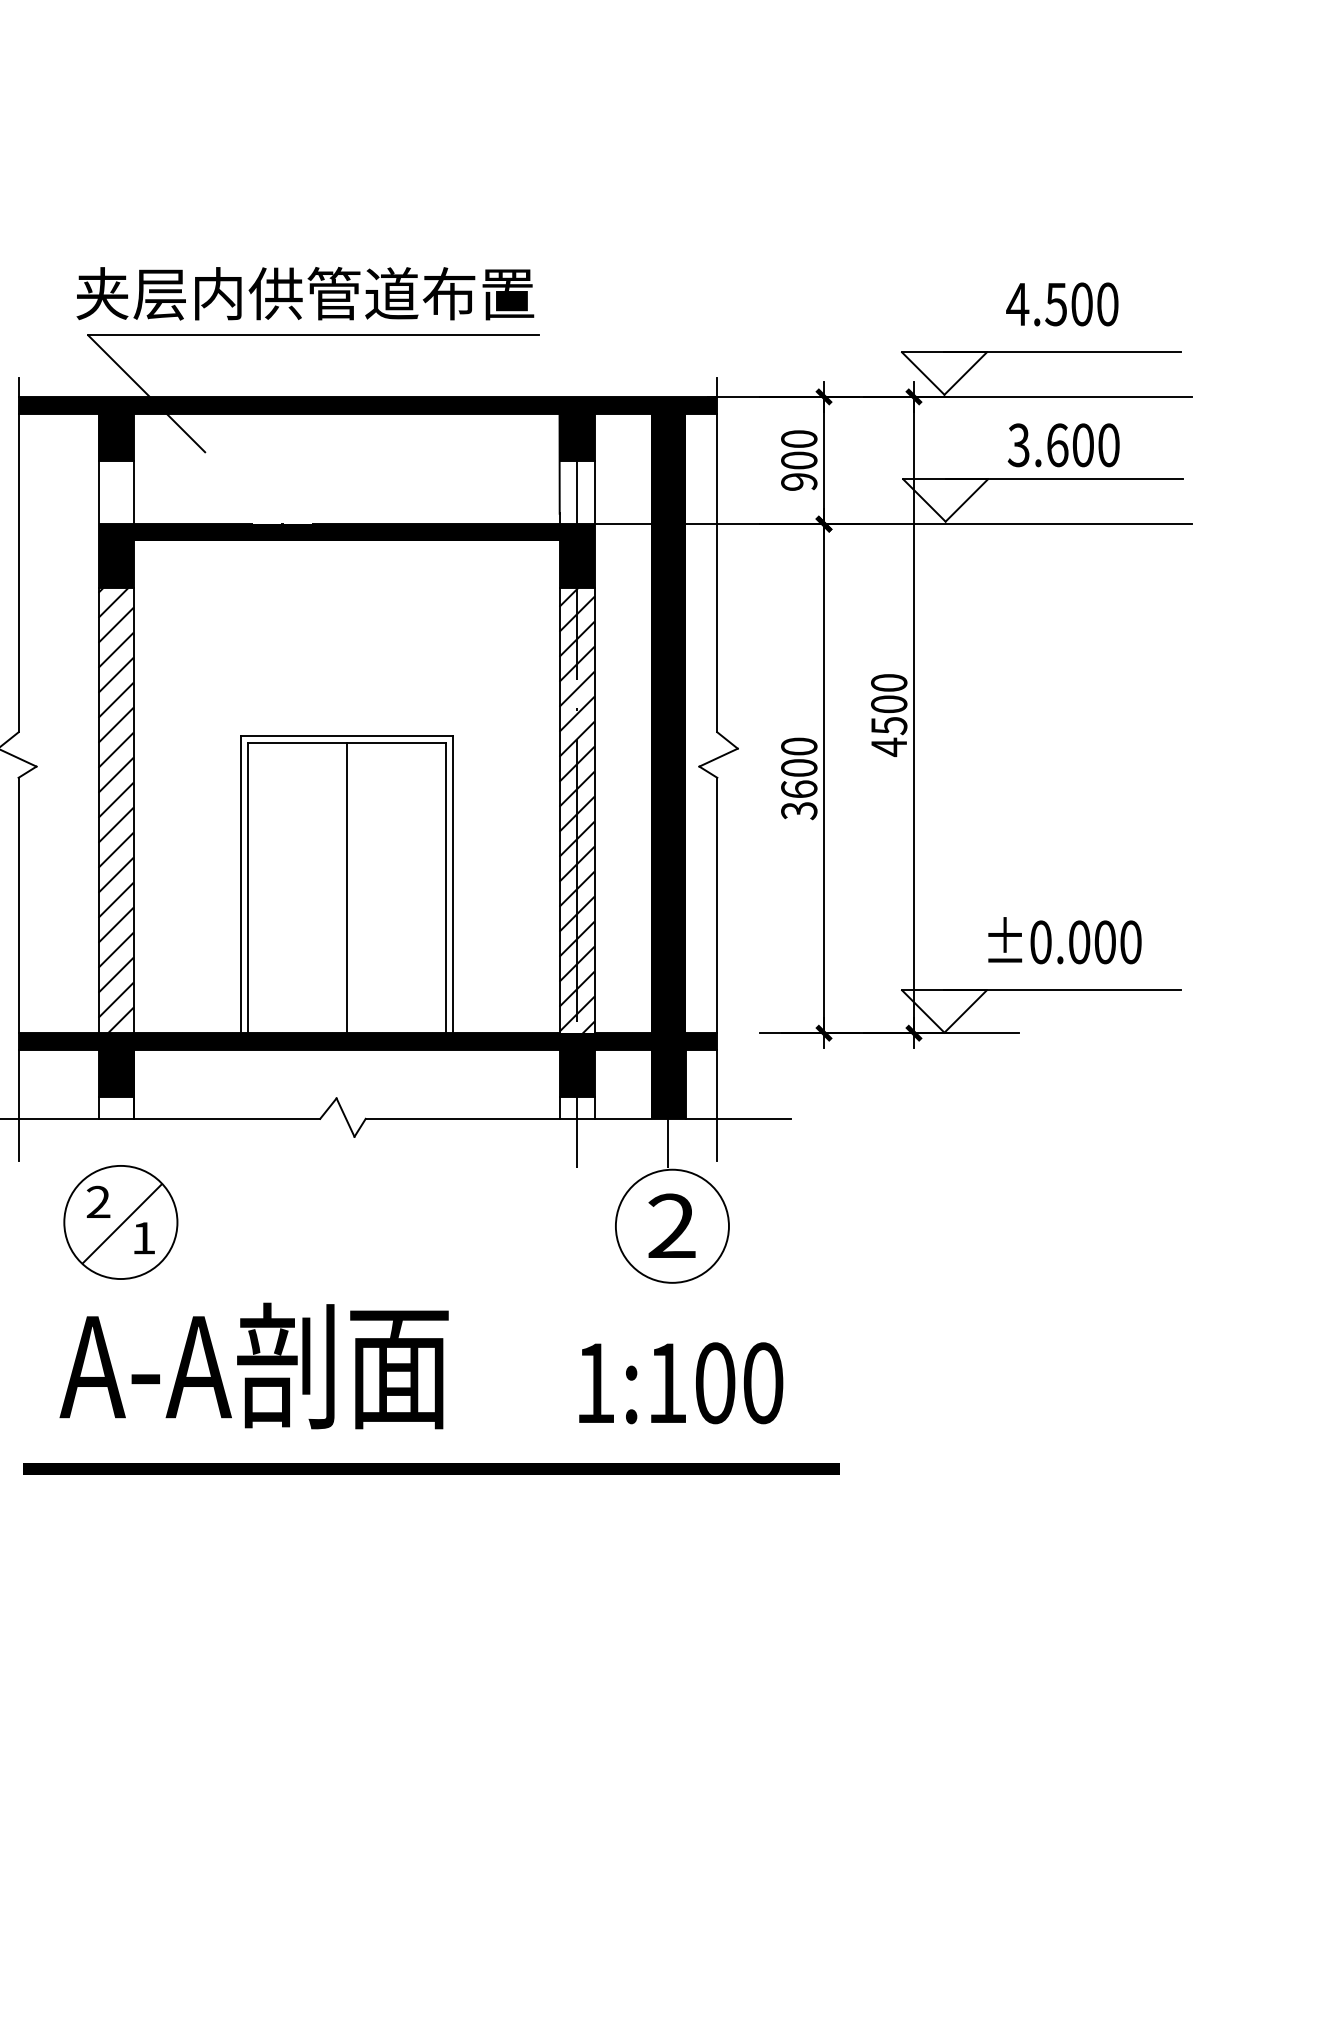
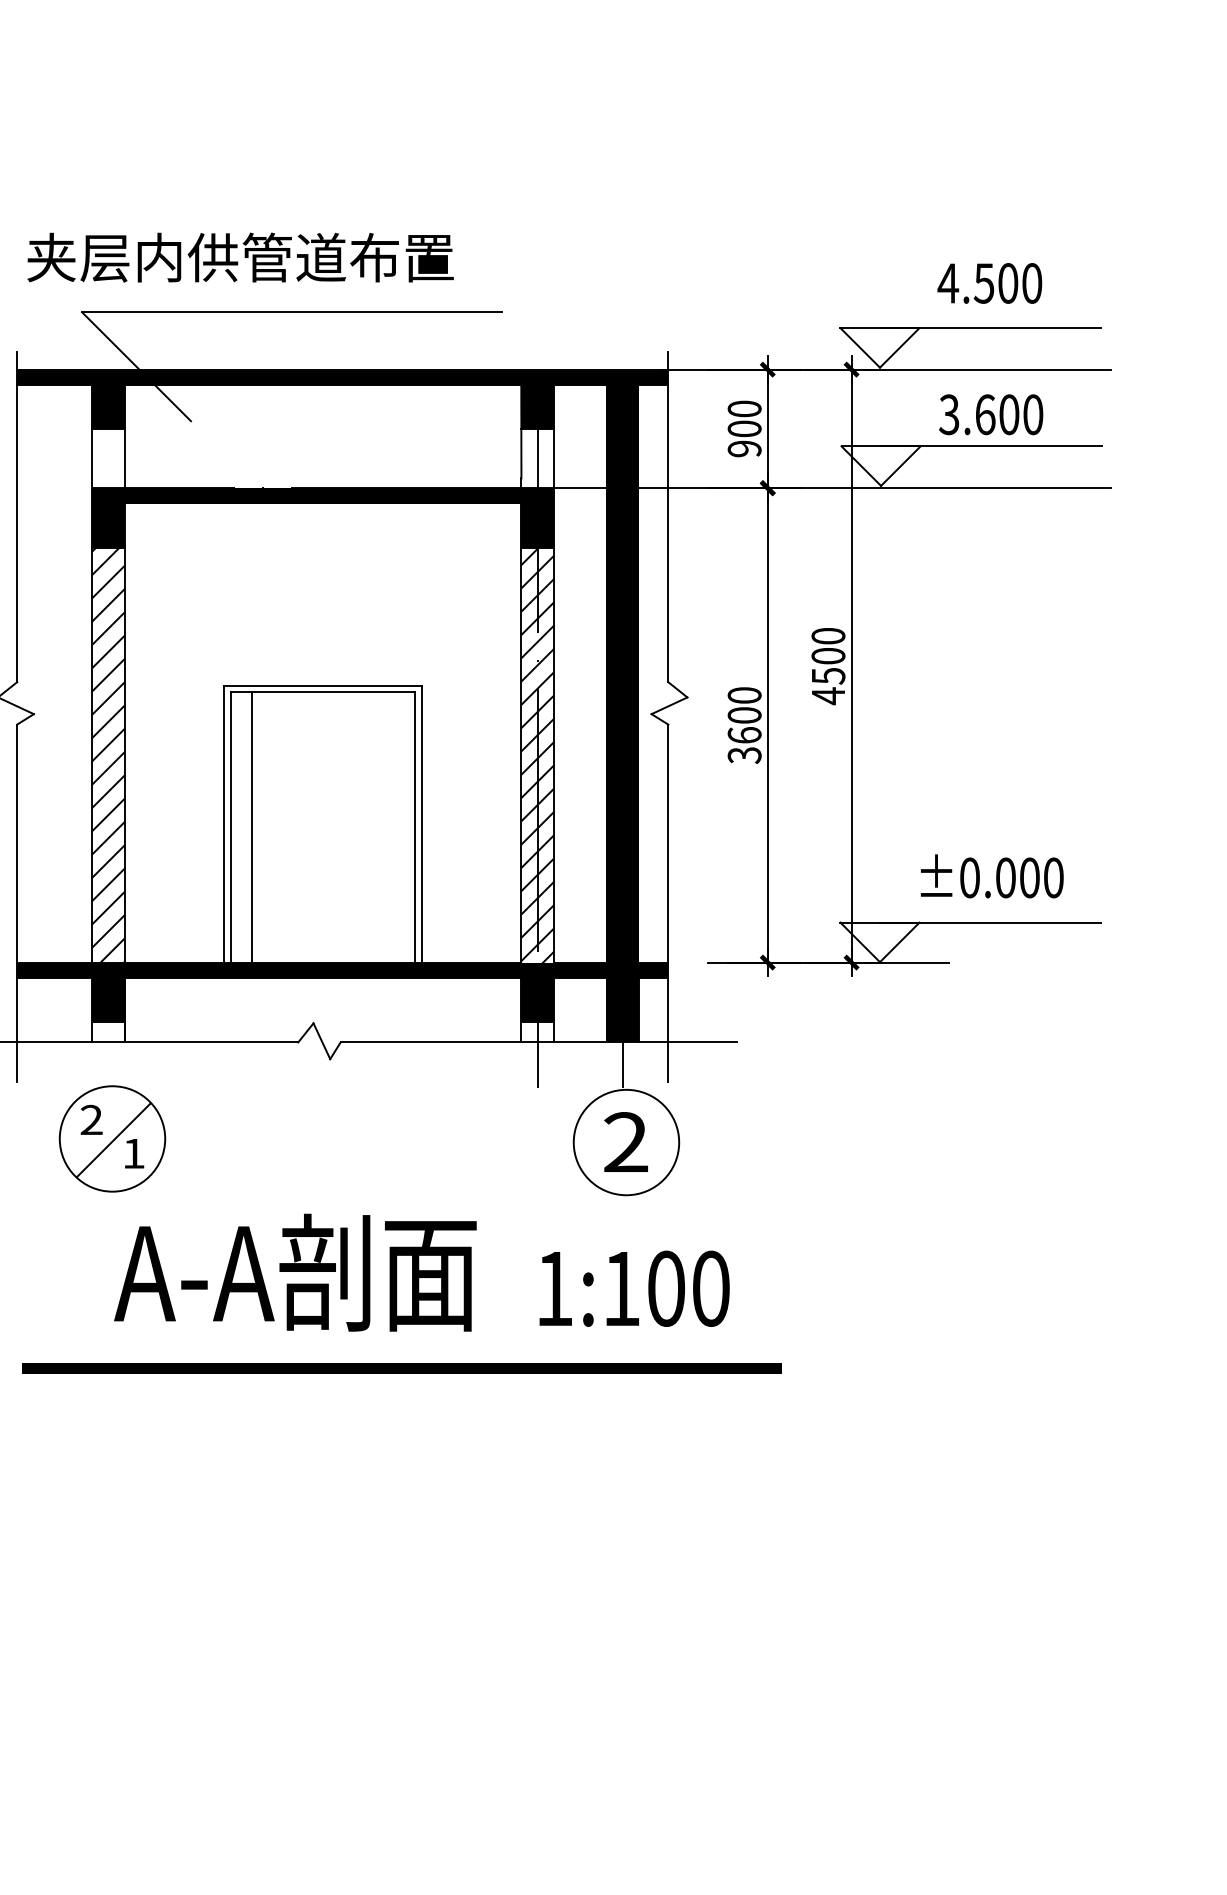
text: (305, 293) -> (240, 257), moved
line: (346, 888) -> (251, 827), moved
text: (253, 1365) -> (294, 1272), moved

